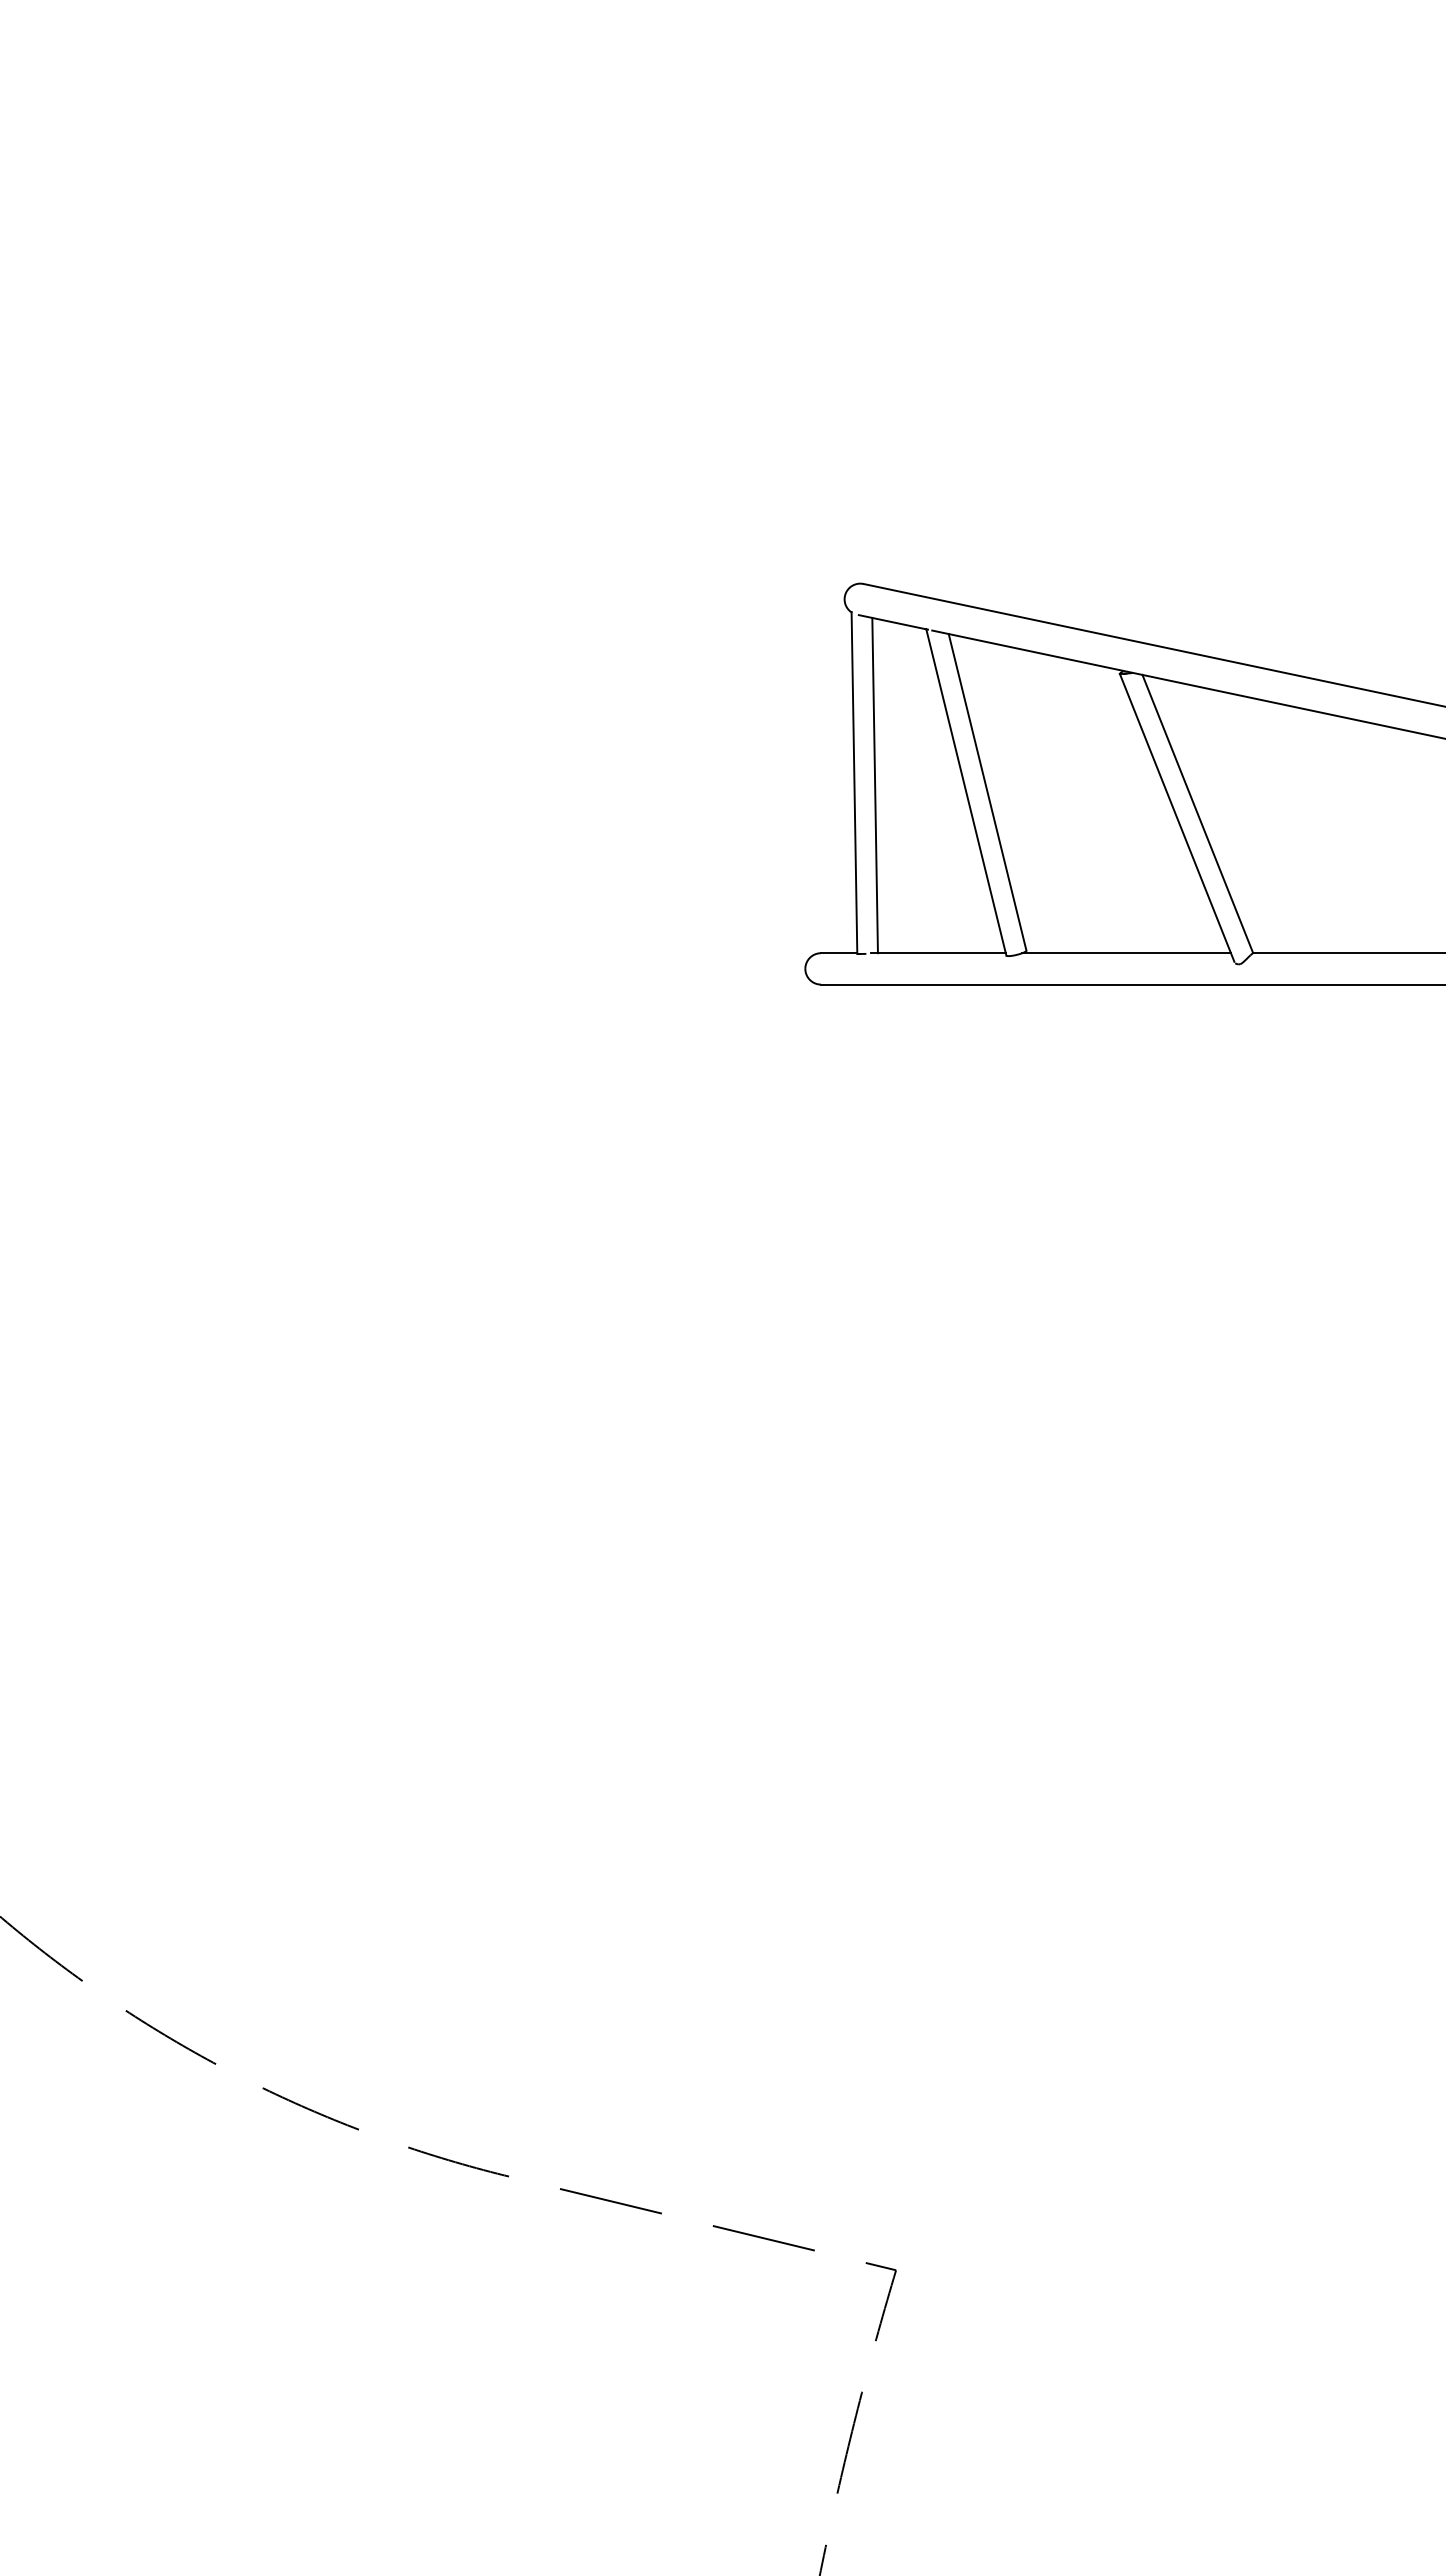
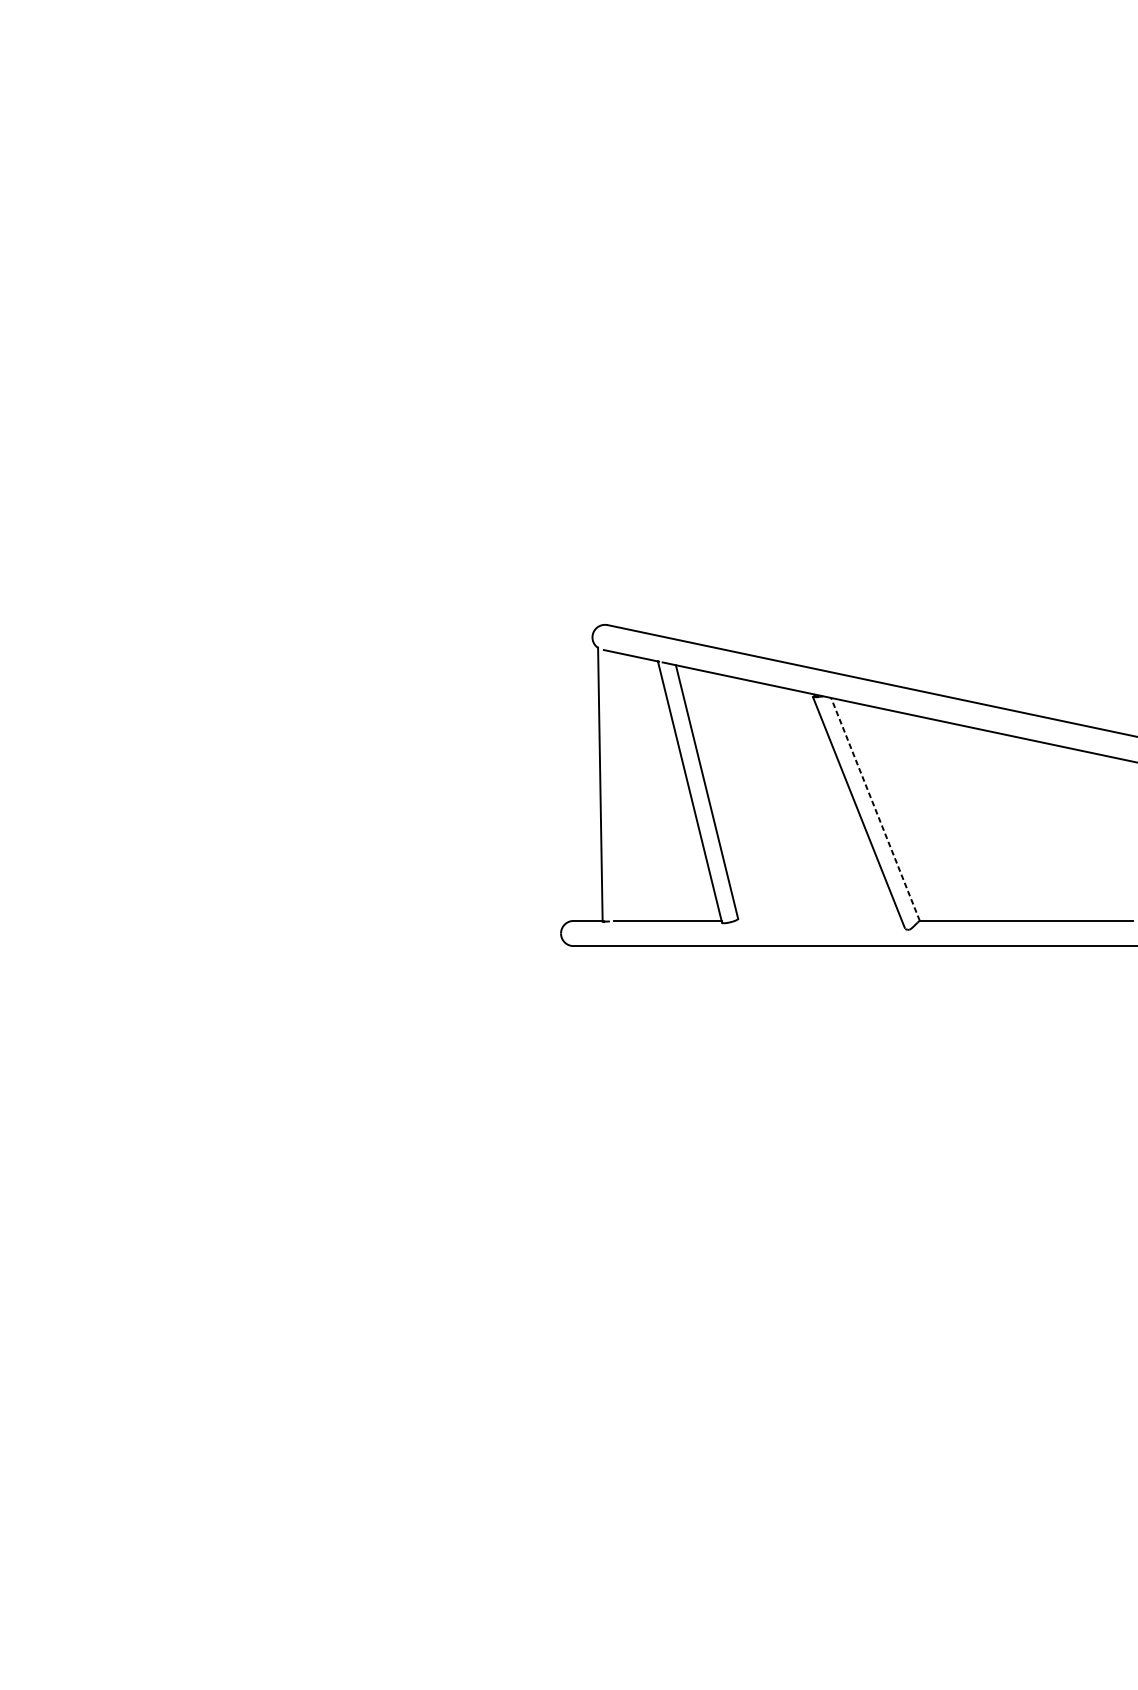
line: (874, 785) -> (616, 786), removed
line: (1197, 813) -> (875, 809), solid -> dashed
line: (1126, 953) -> (818, 921), removed

